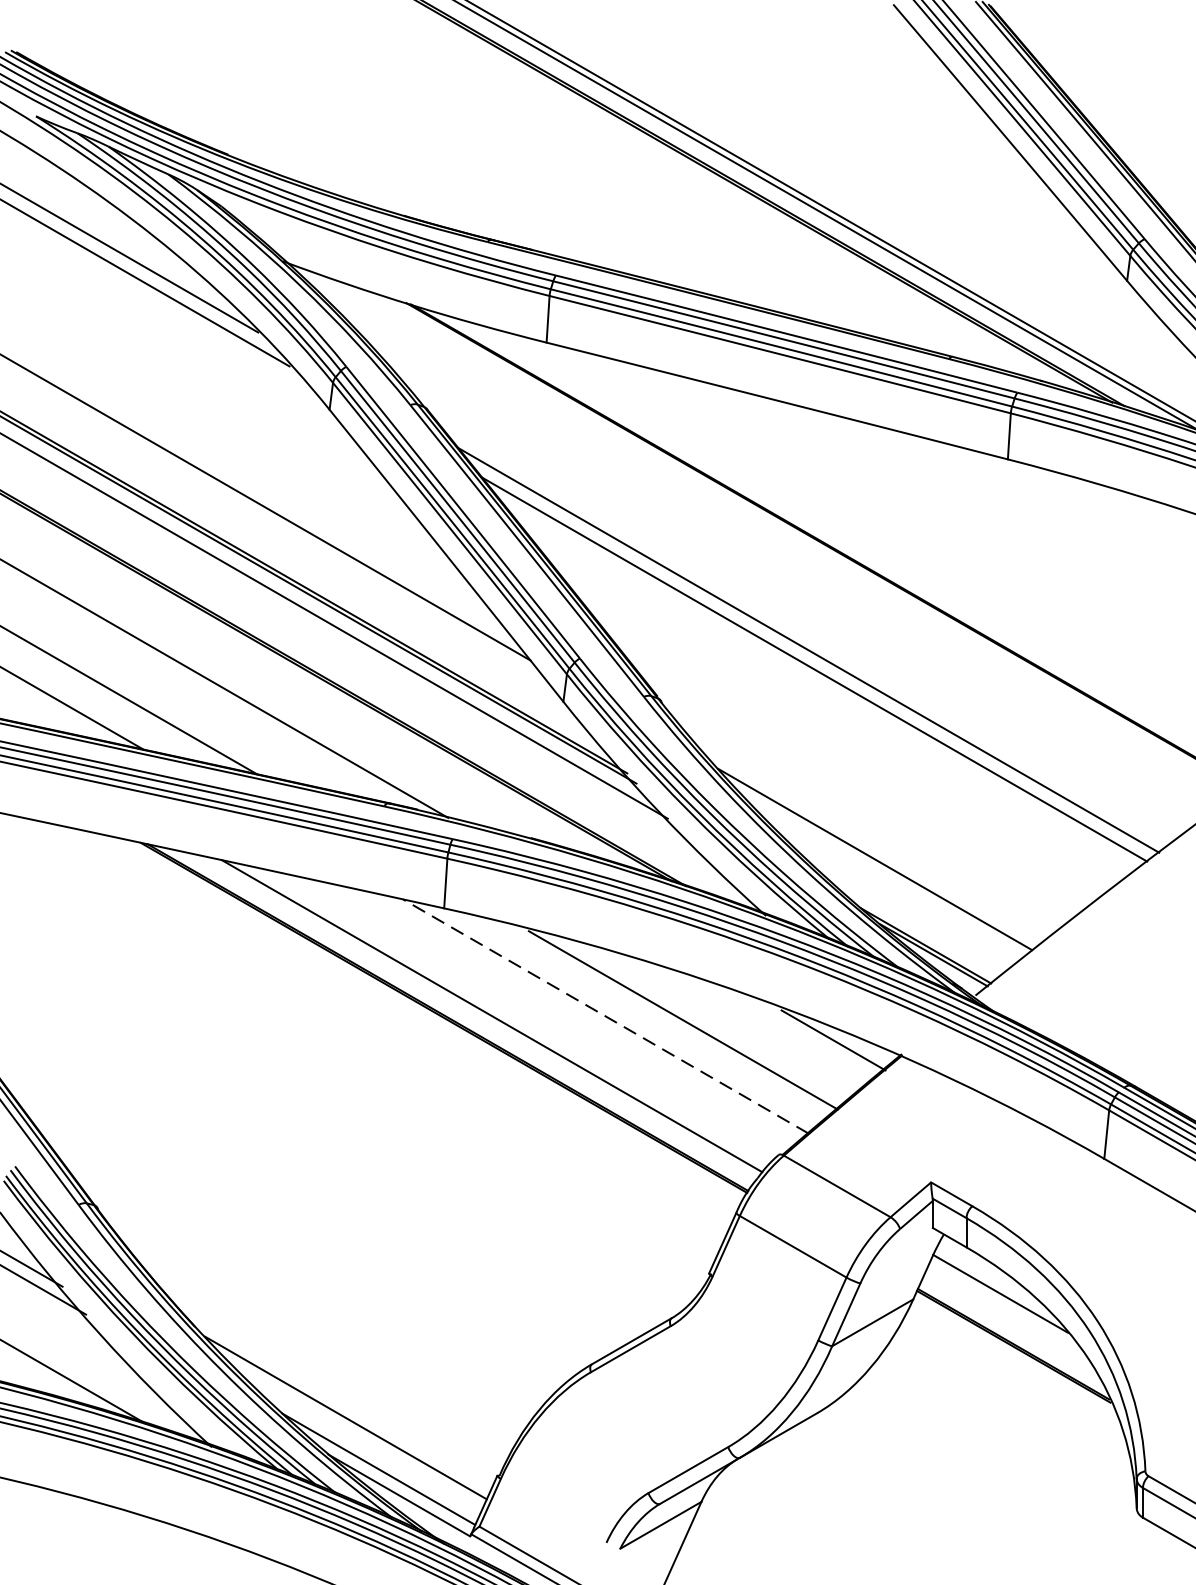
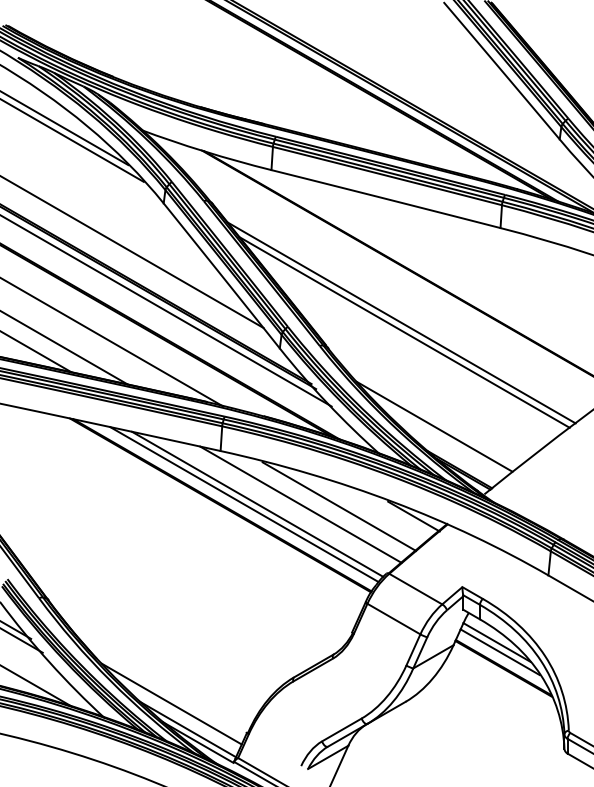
line: (518, 1014) -> (257, 503), added
line: (605, 1016) -> (300, 504), dashed -> solid
line: (1005, 1314) -> (499, 652), added

